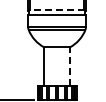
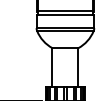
line: (57, 10) -> (65, 11), dashed -> solid
line: (70, 66) -> (78, 67), dashed -> solid

